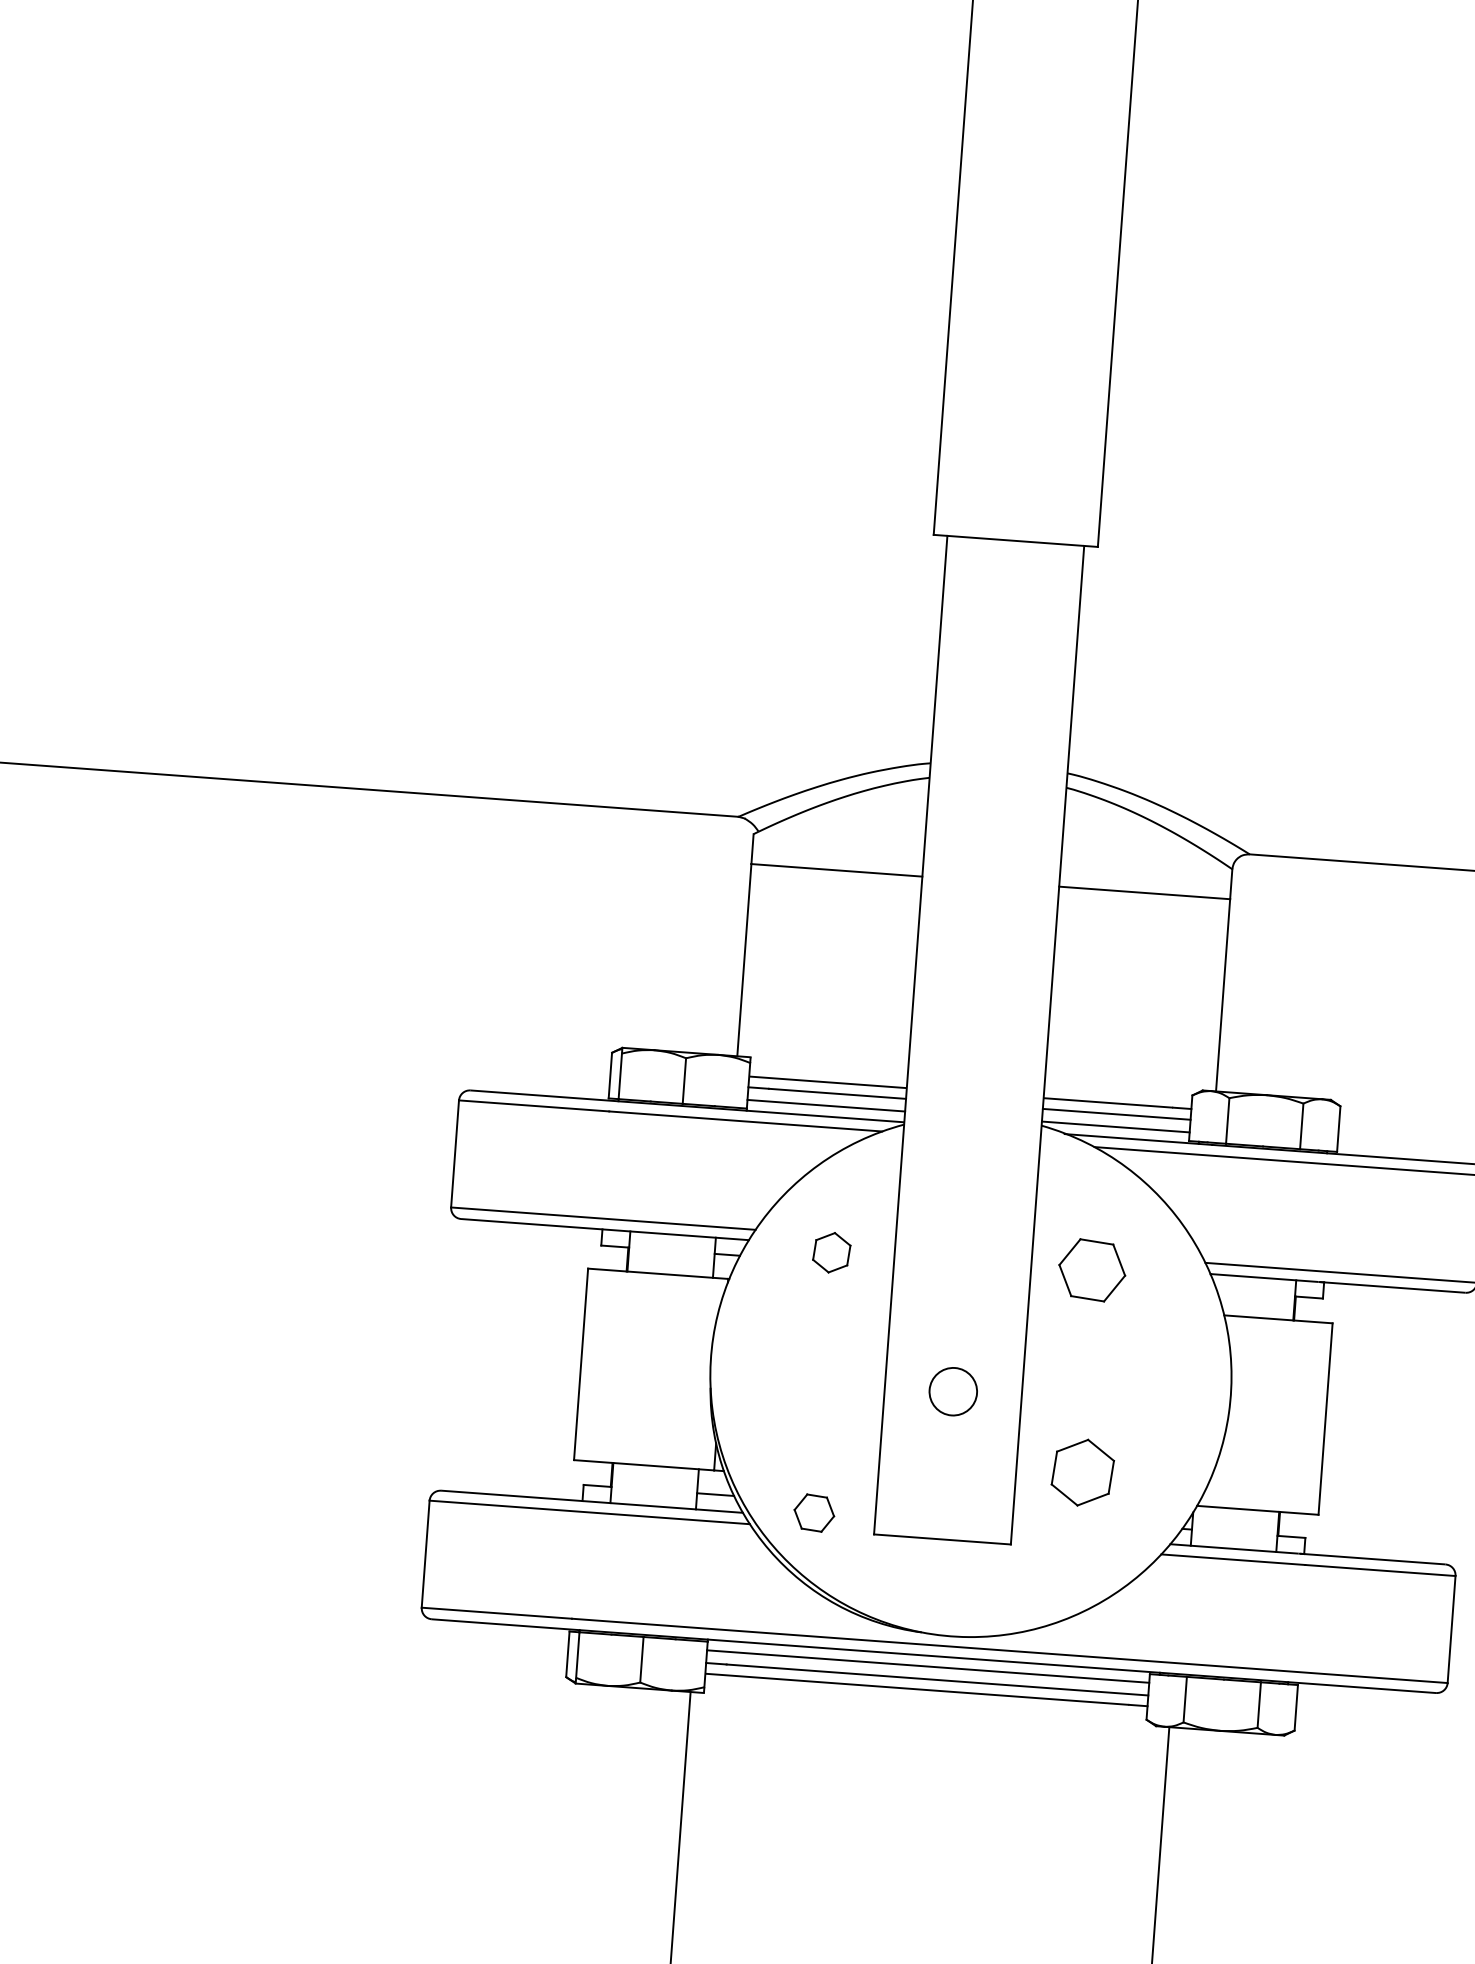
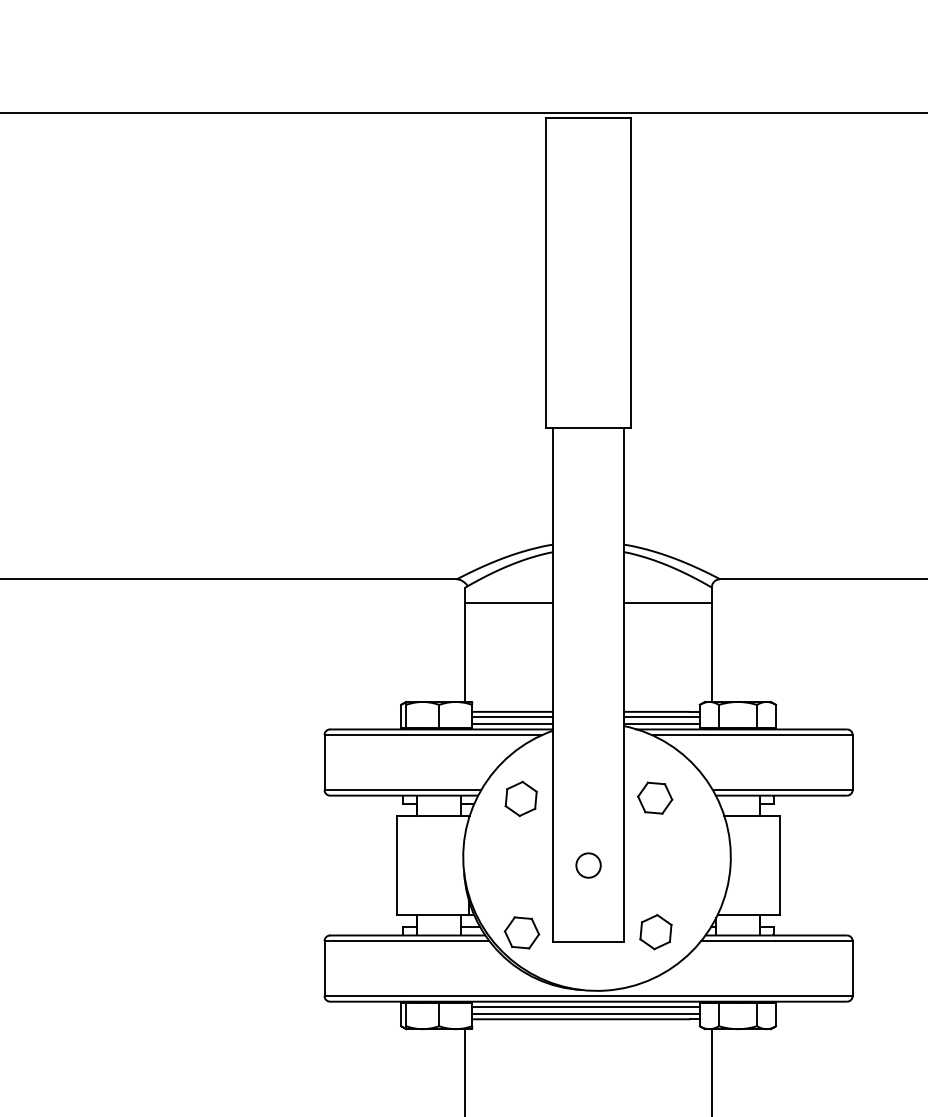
part: (830, 1251) -> (520, 798), size x1.67
part: (1081, 1473) -> (655, 932), moved
part: (813, 1512) -> (521, 932), size x1.67

